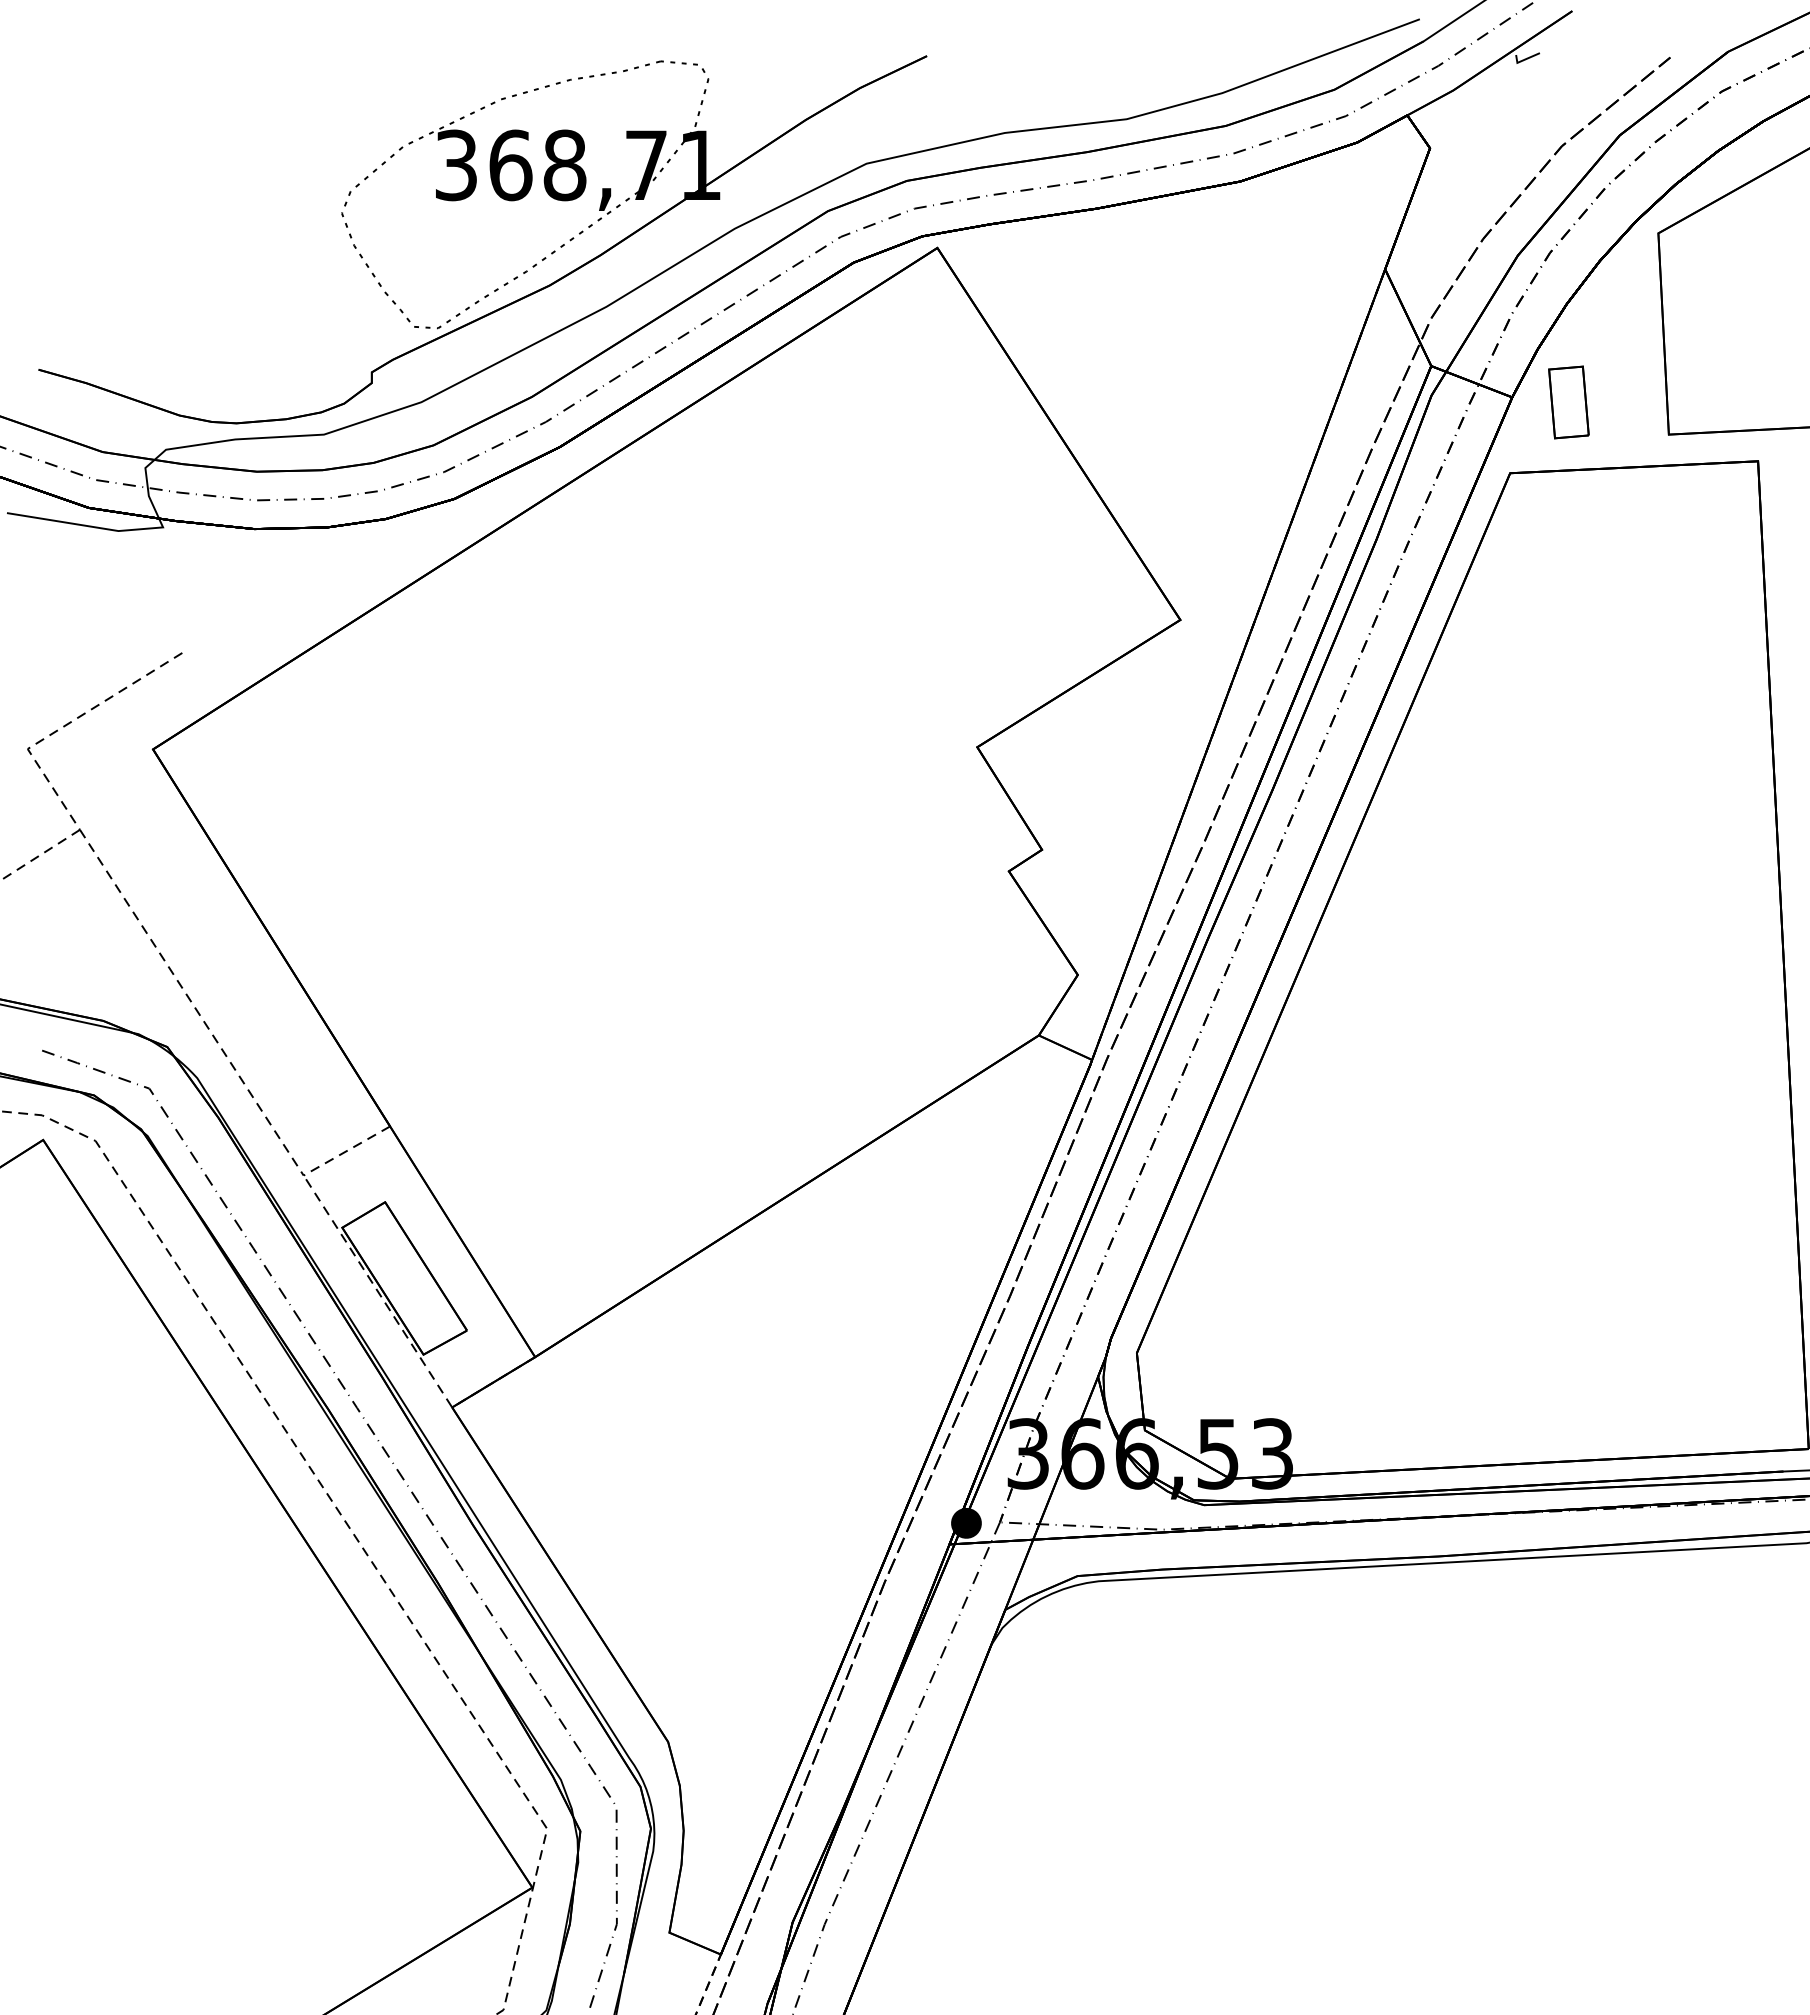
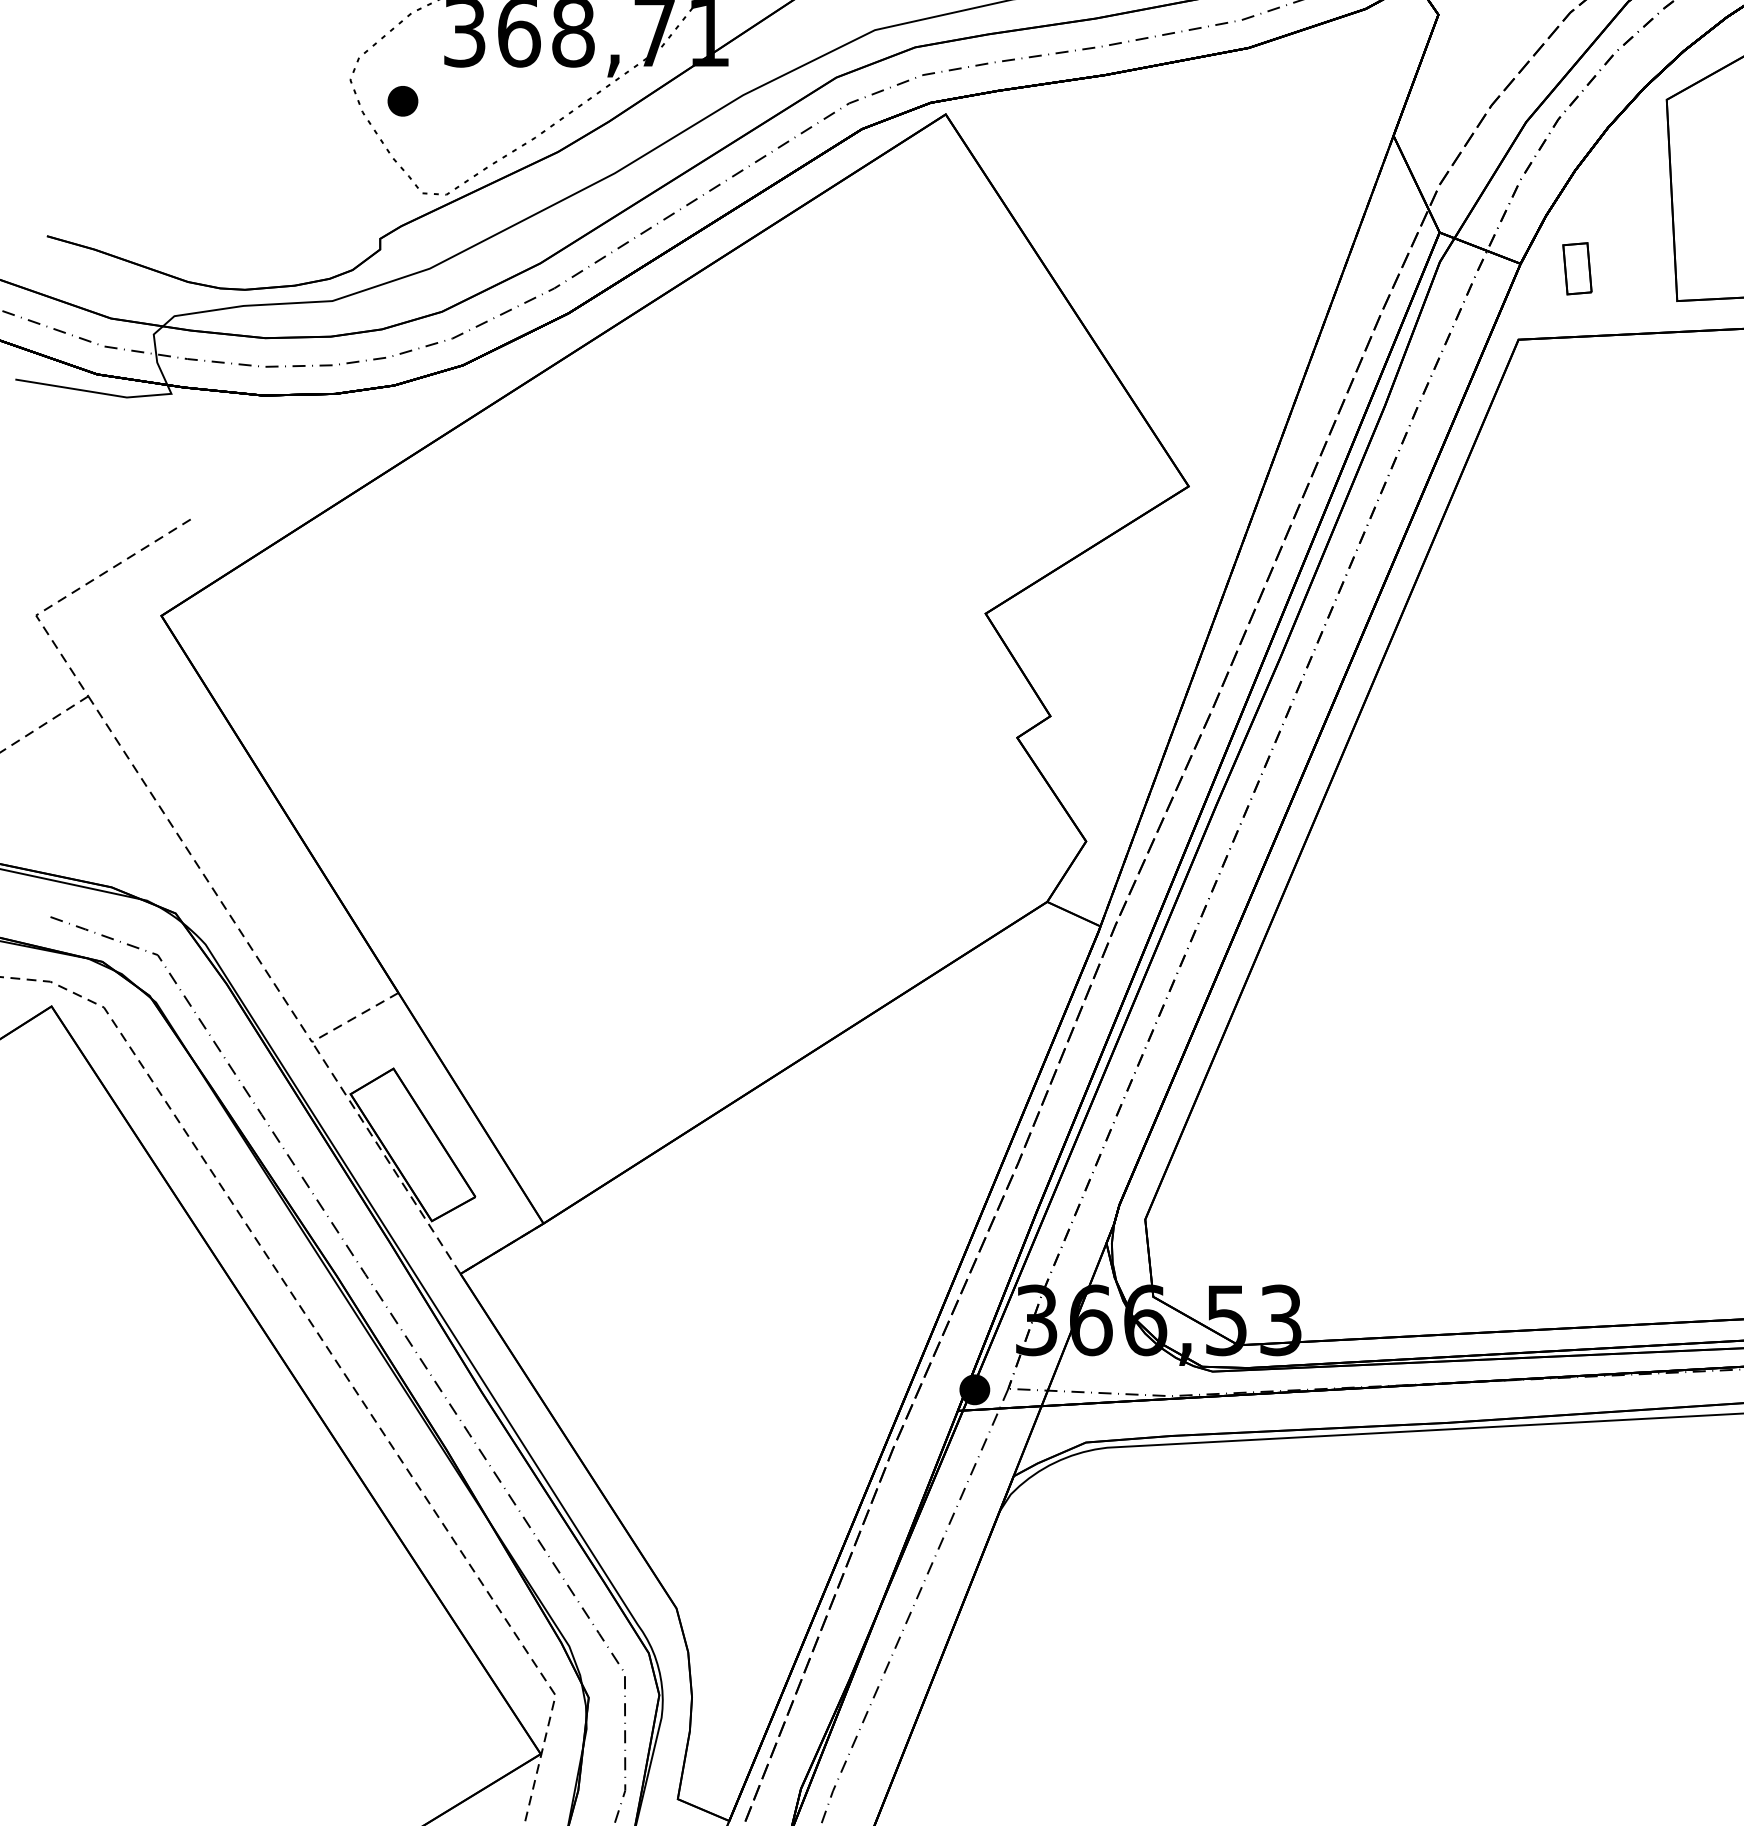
part: (394, 234) -> (402, 100), added
part: (1569, 401) -> (1577, 267), size x0.71

